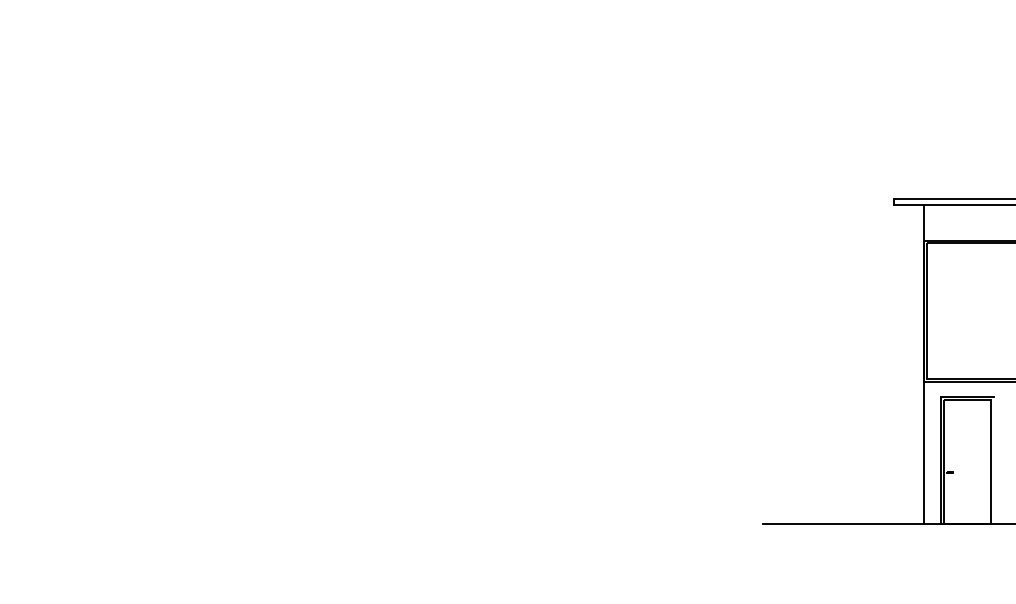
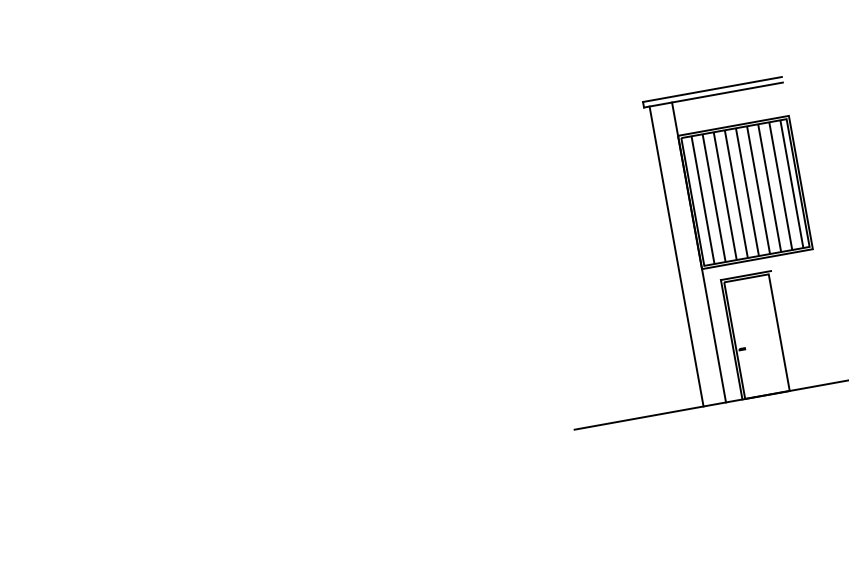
hatch: (972, 311) -> (736, 194), added
line: (899, 364) -> (676, 256), added

